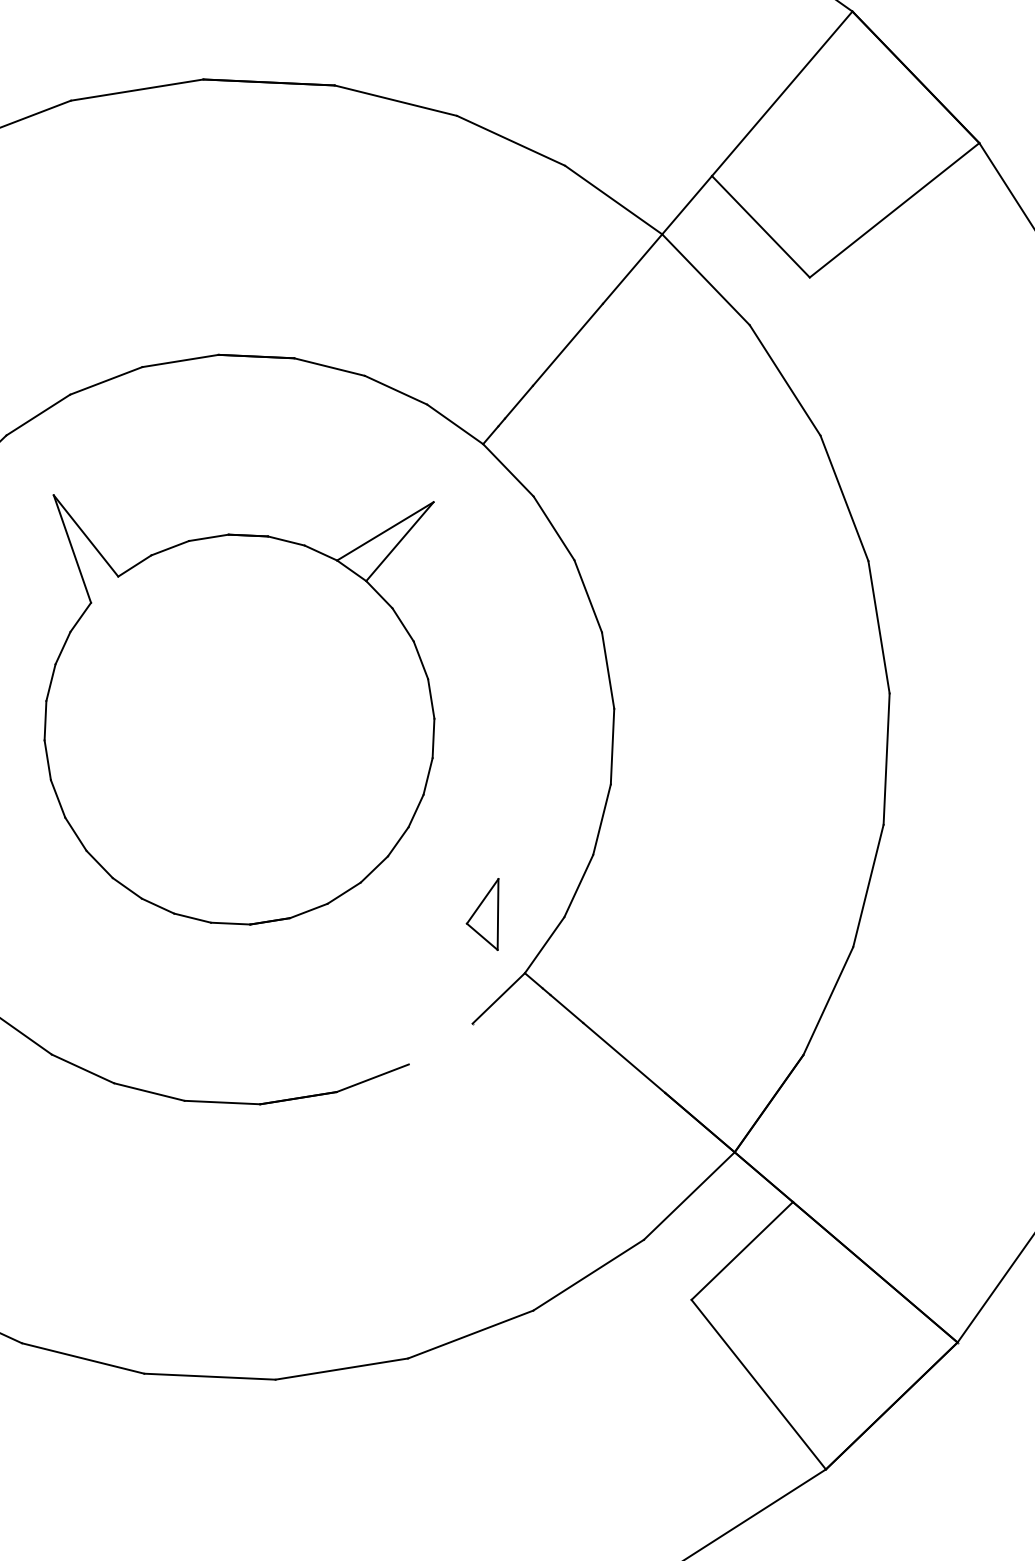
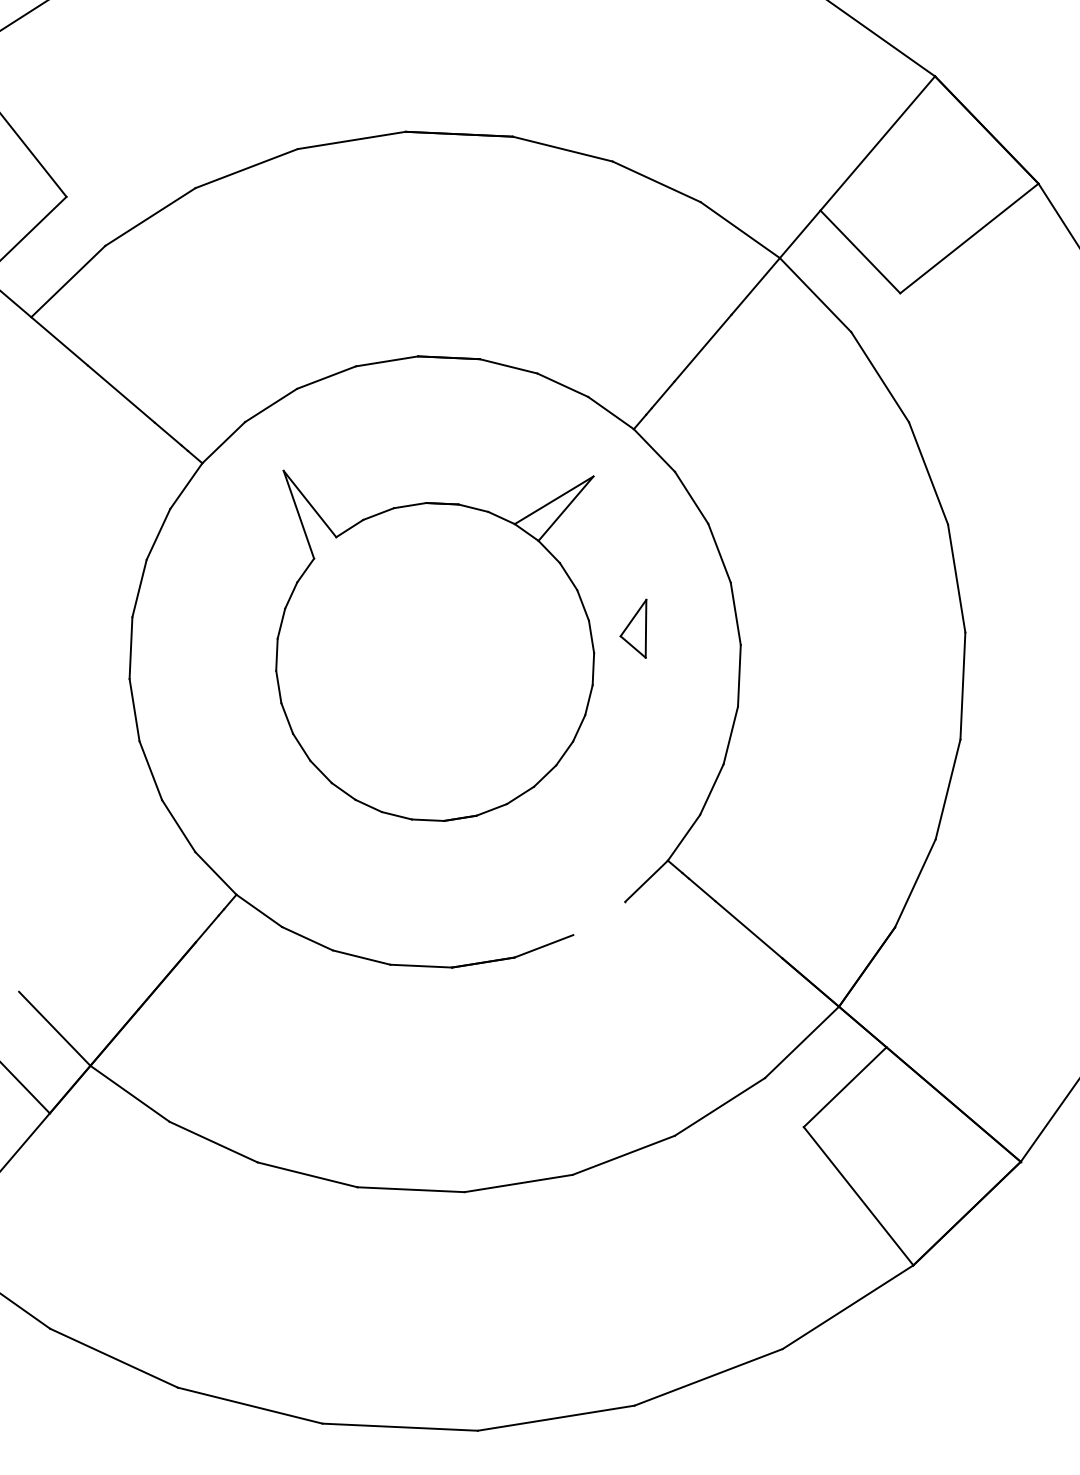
part: (482, 914) -> (633, 628), moved

